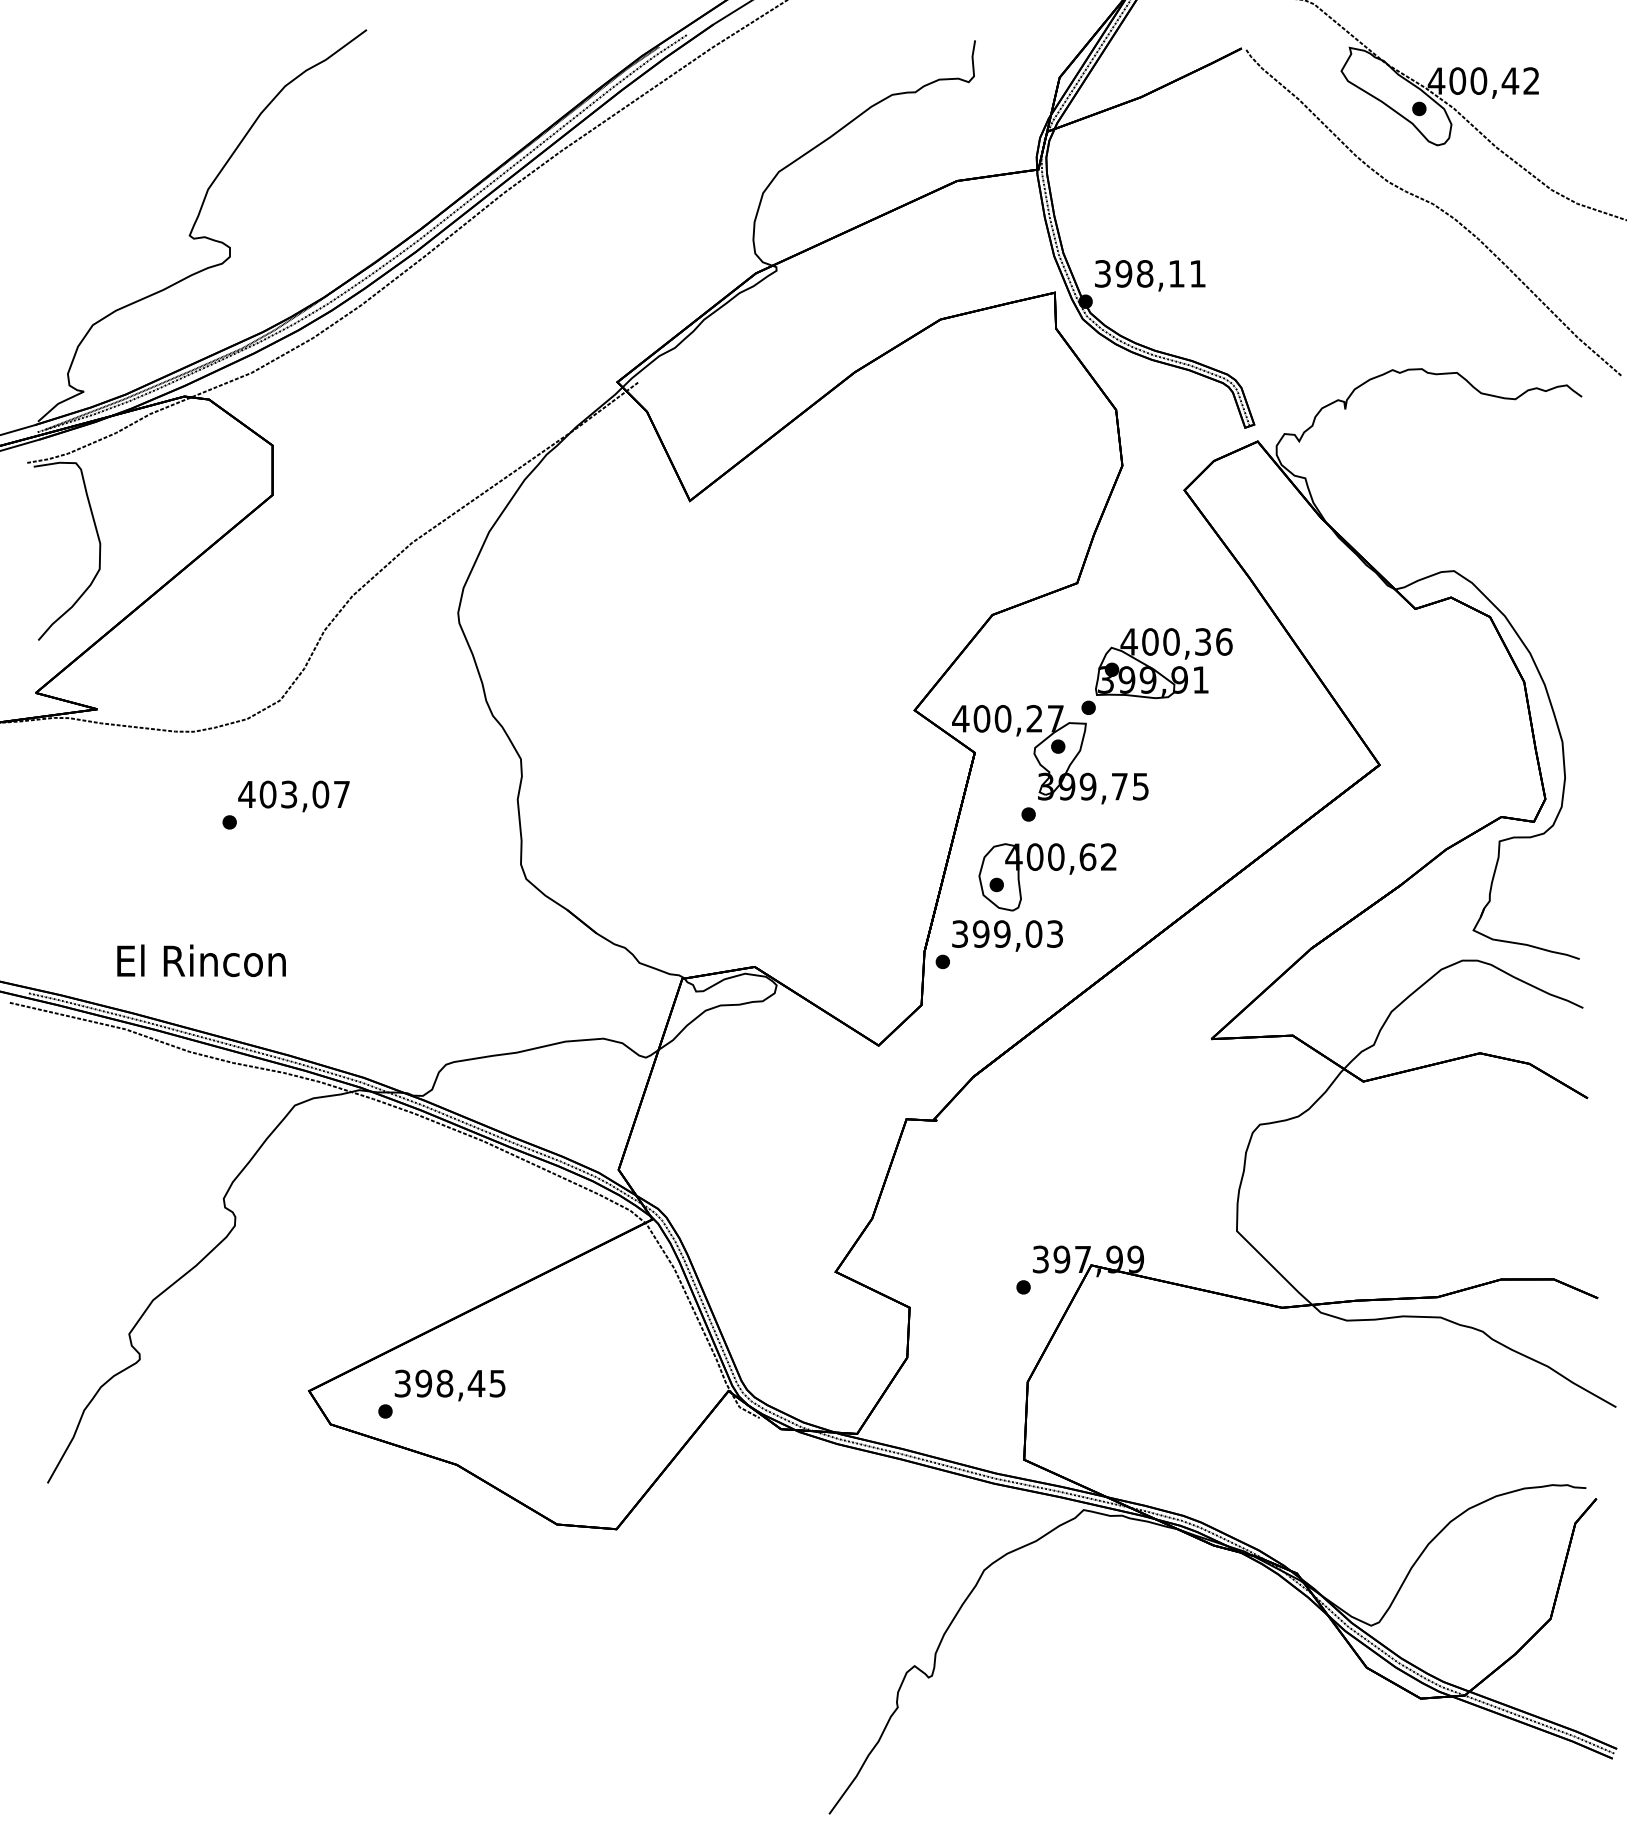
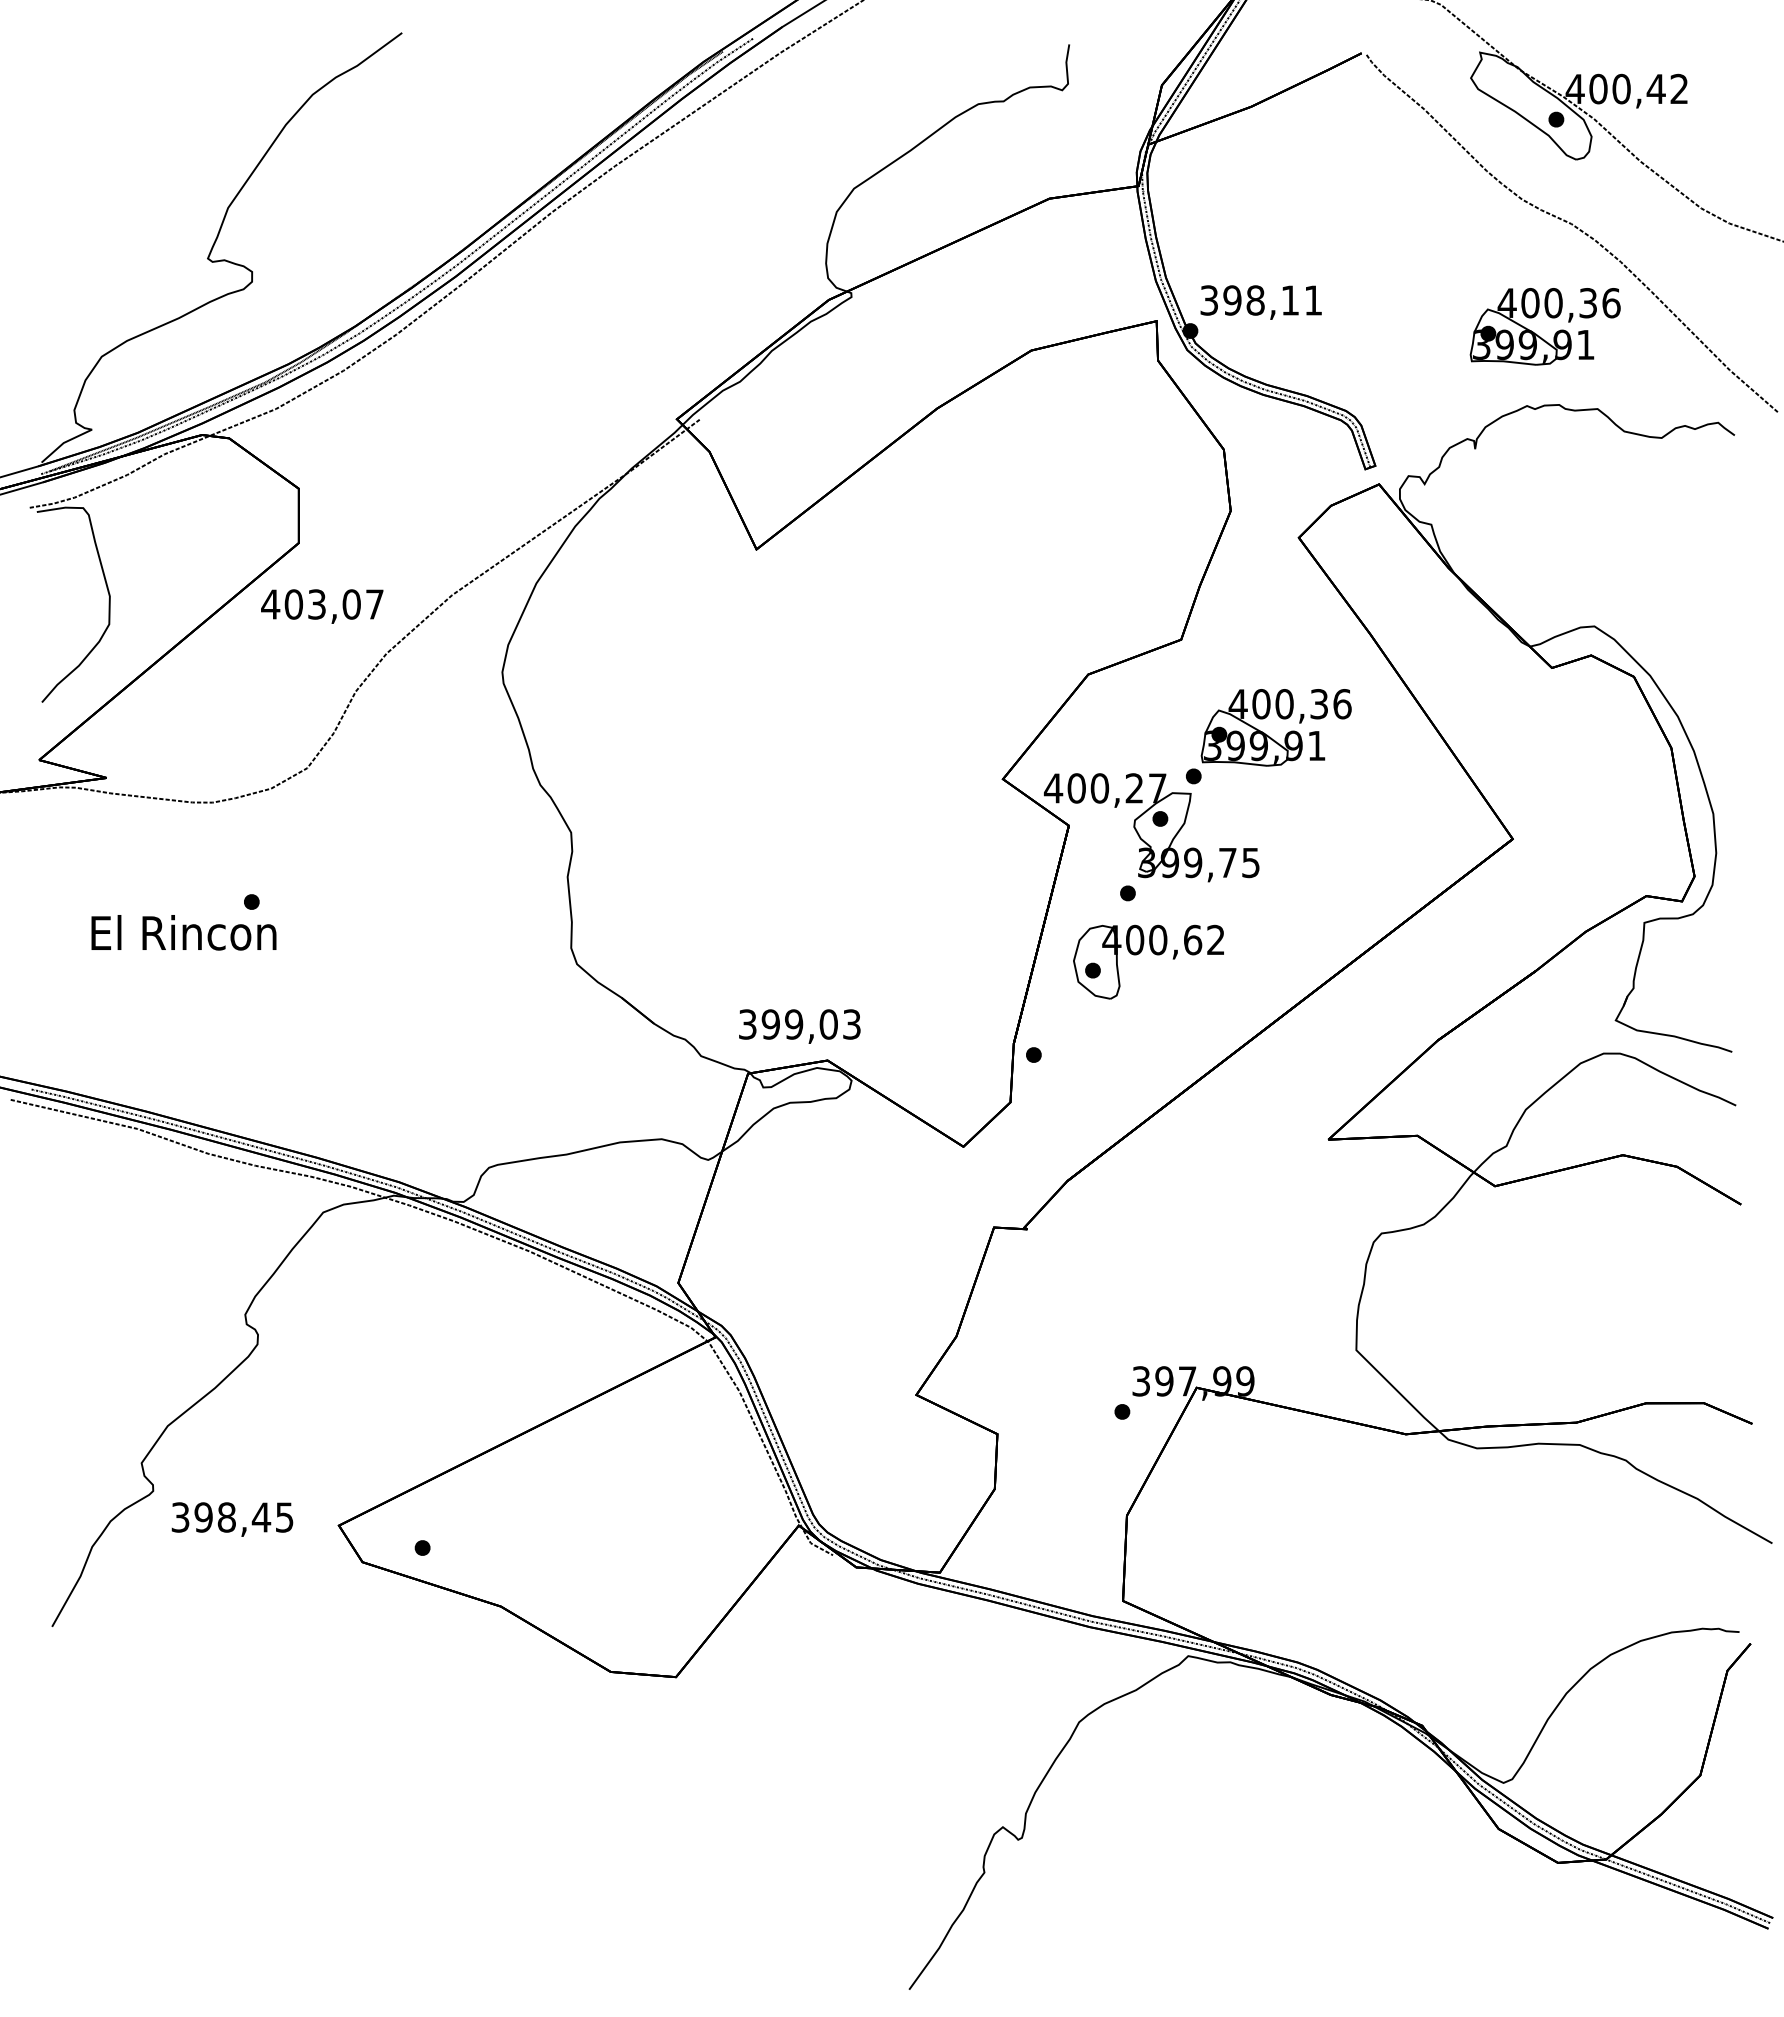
part: (1413, 289) -> (1549, 317), added
text: (294, 796) -> (322, 606), moved
text: (1007, 935) -> (799, 1026), moved
text: (201, 960) -> (183, 932), moved
text: (450, 1385) -> (232, 1519), moved

